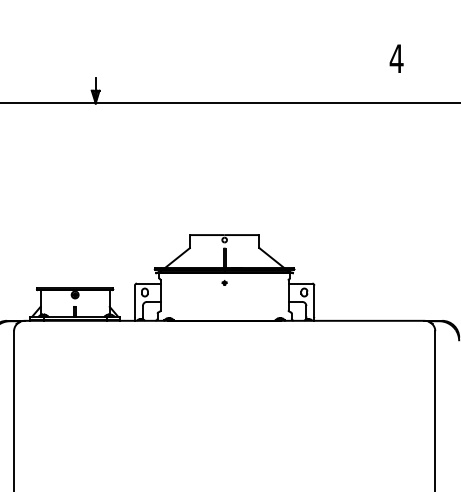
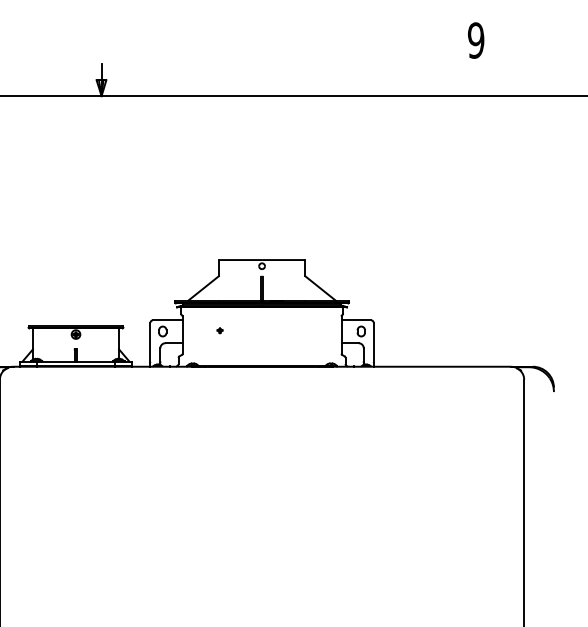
text: (396, 58) -> (475, 40), 4 -> 9
part: (224, 282) -> (219, 330), moved

